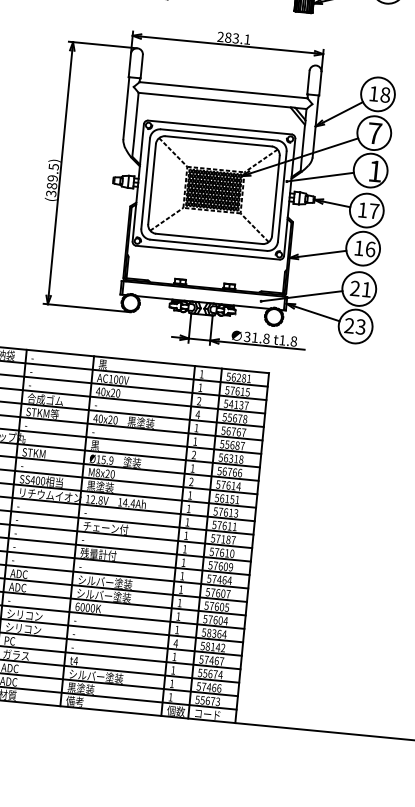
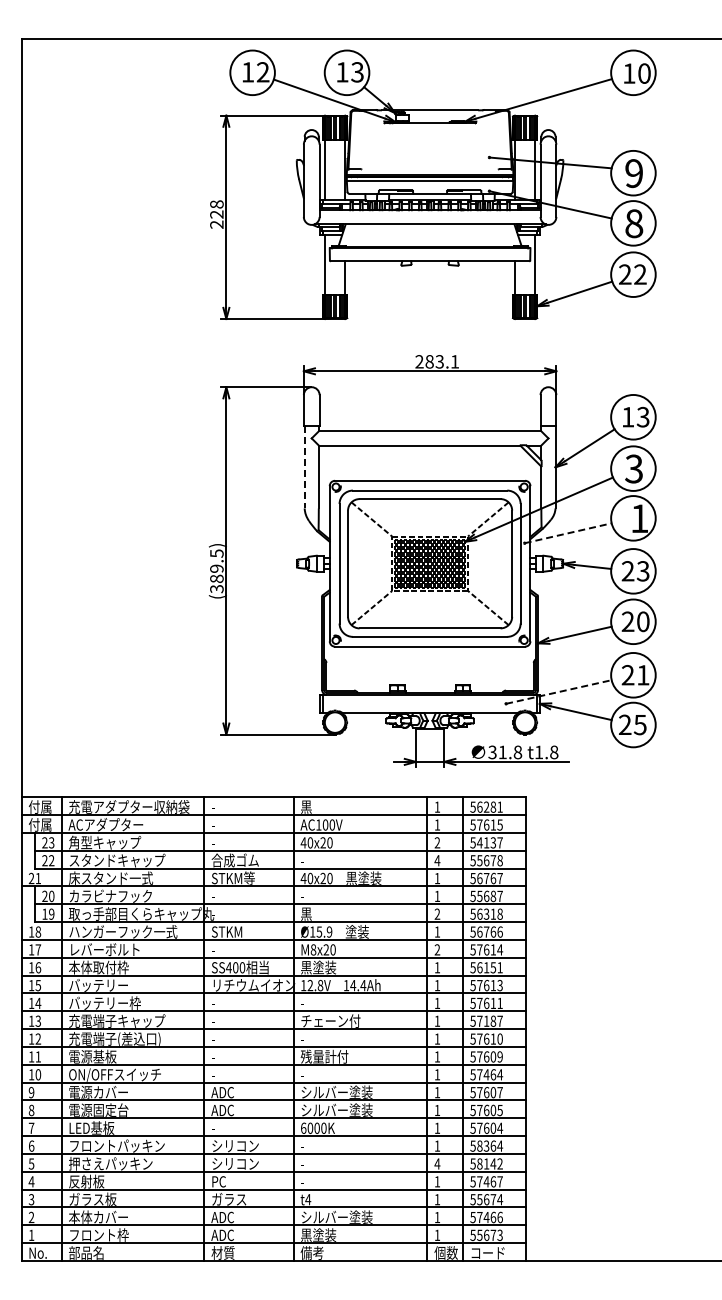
text: (384, 95) -> (642, 417), 18 -> 13
line: (126, 108) -> (304, 467), solid -> dashed
text: (375, 133) -> (634, 468), 7 -> 3
line: (320, 177) -> (568, 533), solid -> dashed
text: (368, 210) -> (635, 571), 17 -> 23
text: (364, 248) -> (635, 621), 16 -> 20
line: (302, 295) -> (559, 691), solid -> dashed
text: (361, 326) -> (640, 724), 23 -> 25

